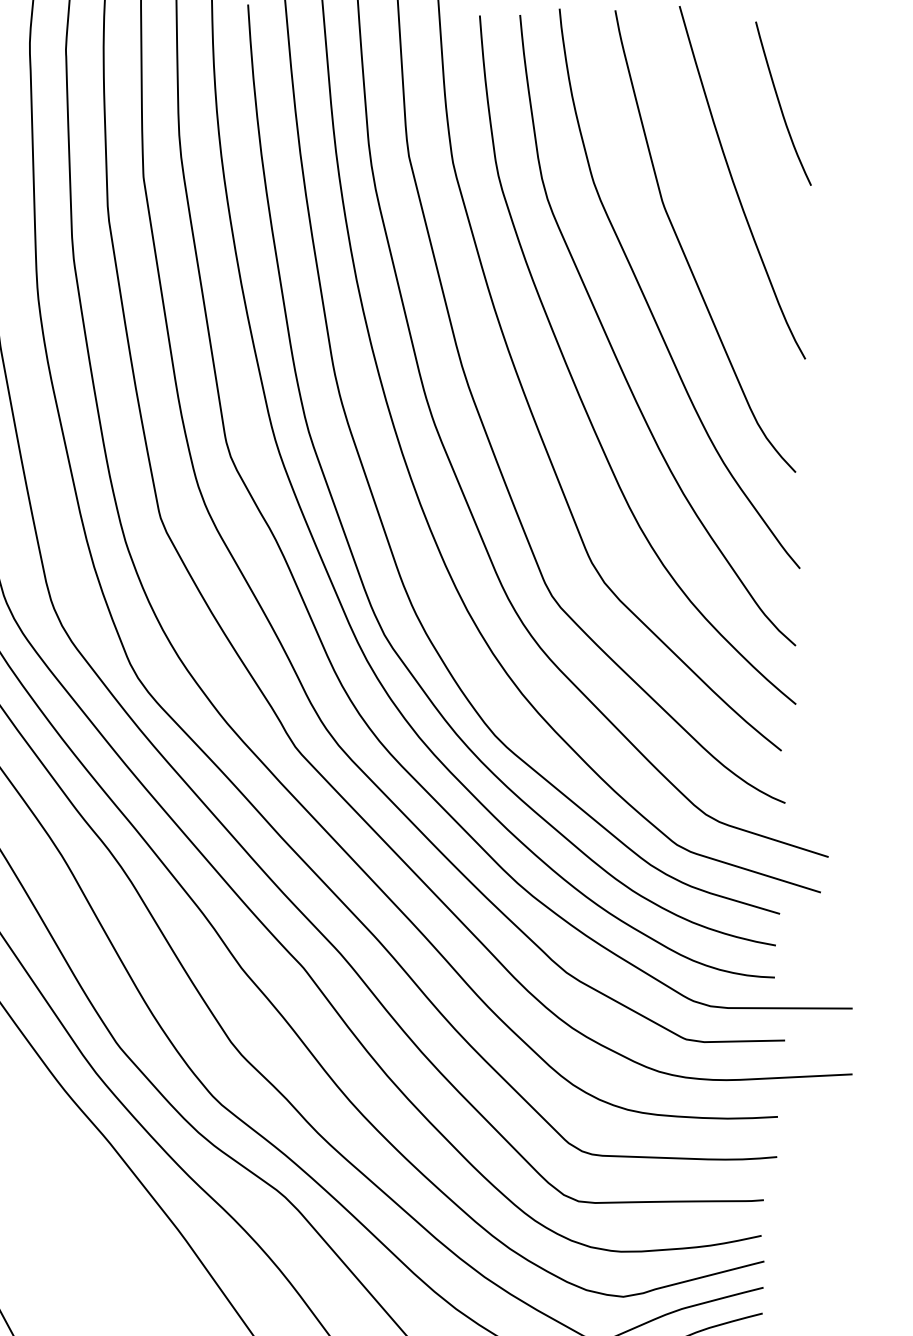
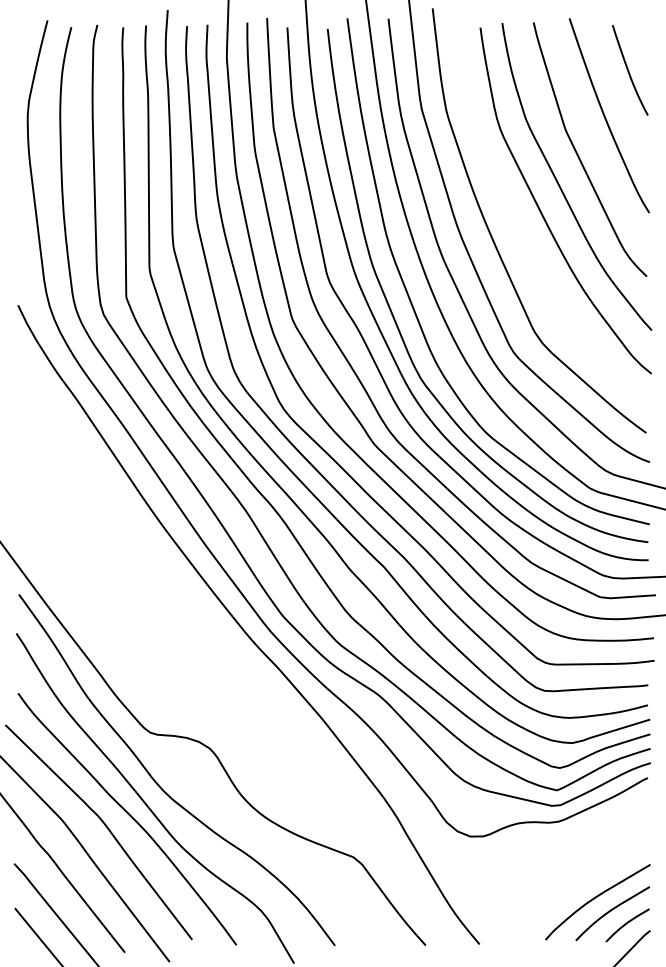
curve: (577, 386) -> (522, 234), removed

